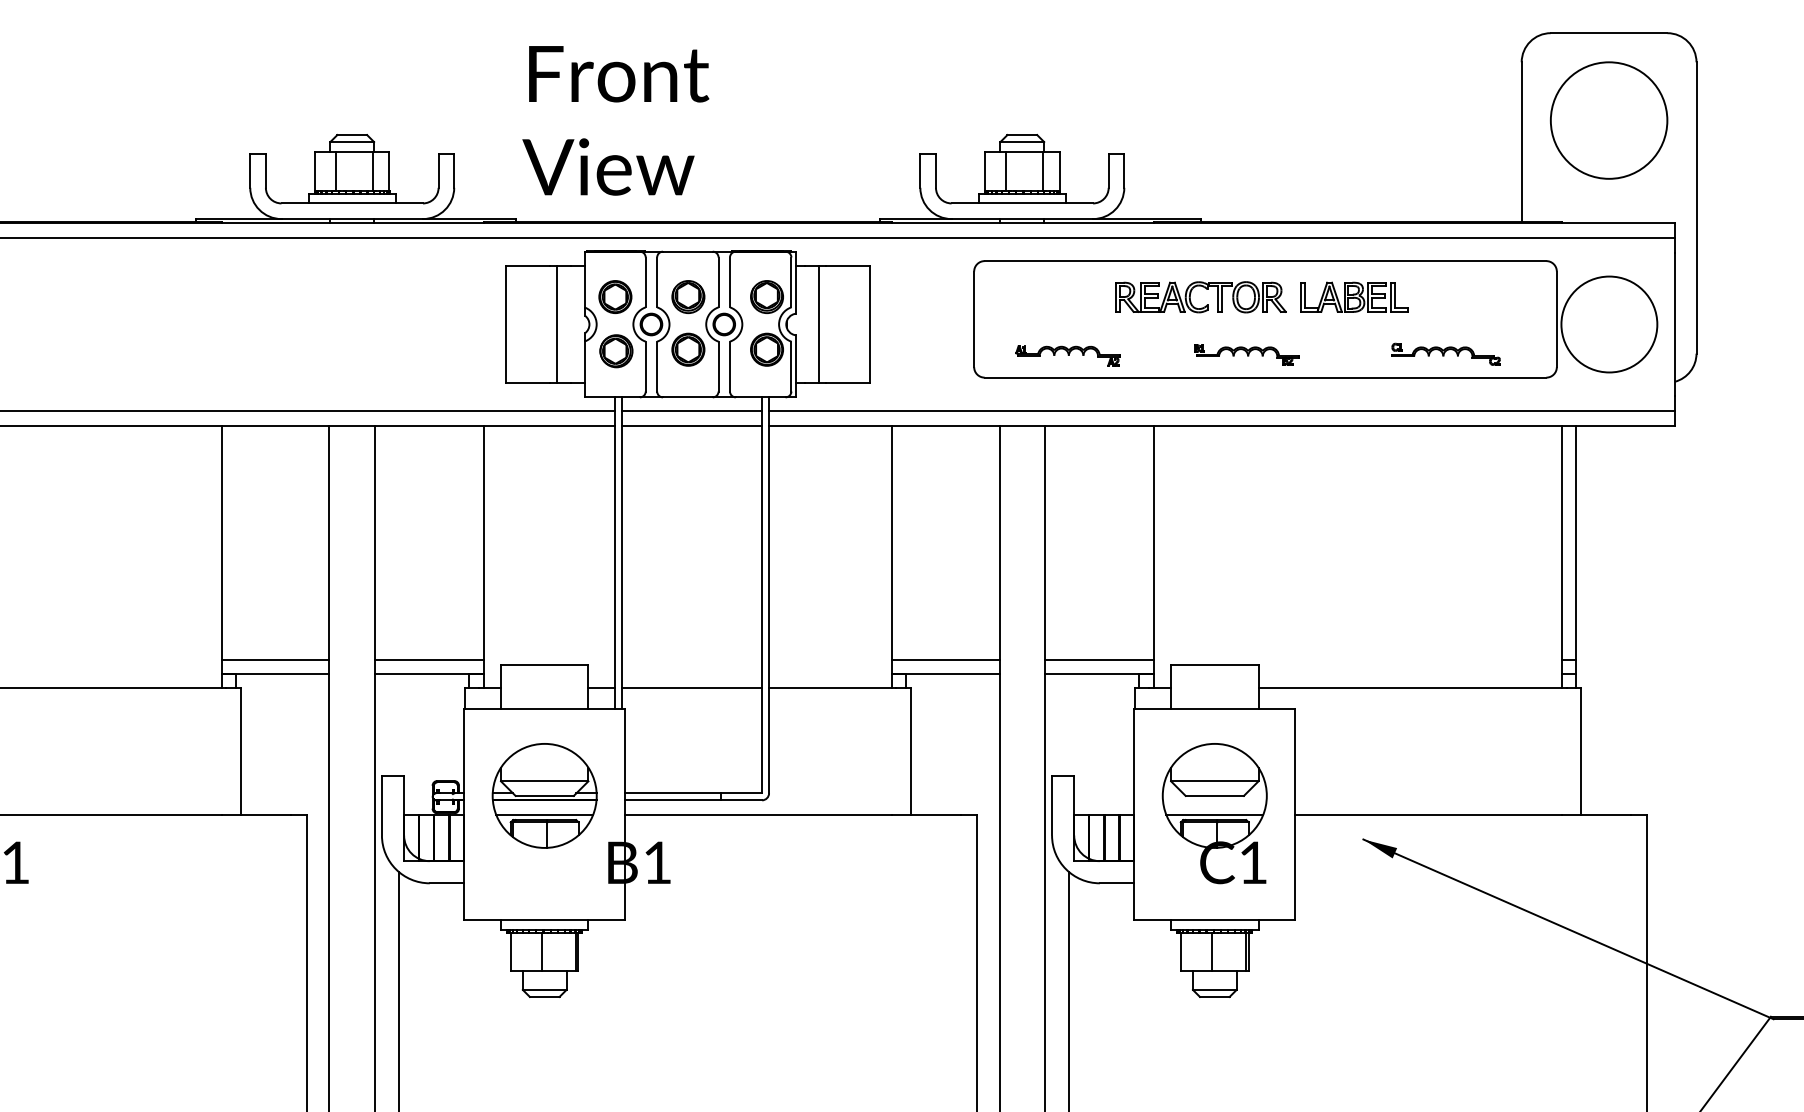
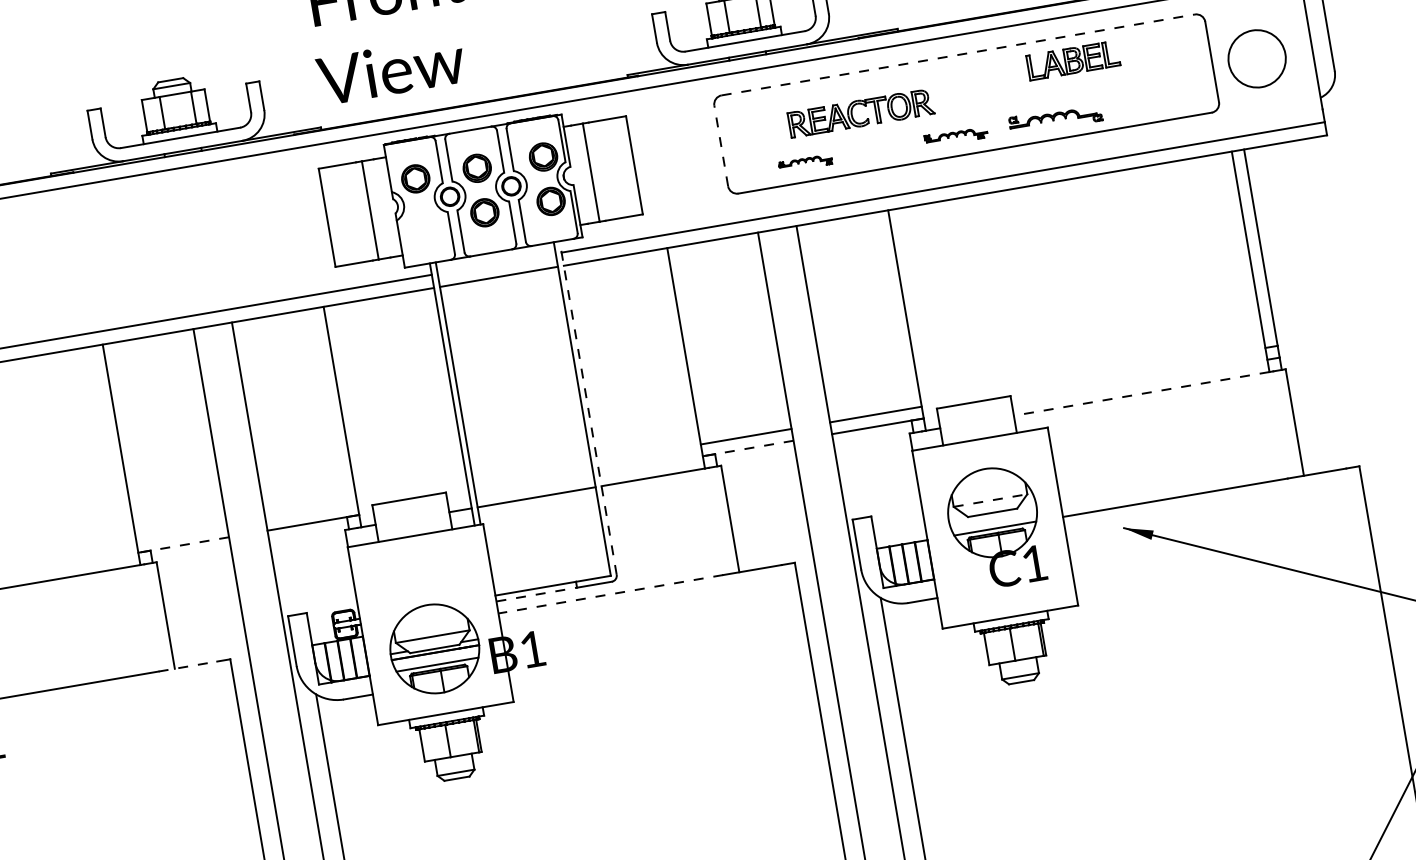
line: (1265, 261) -> (958, 55), solid -> dashed
part: (1354, 296) -> (1073, 59), moved
part: (1206, 304) -> (866, 118), moved
line: (974, 319) -> (721, 146), solid -> dashed
circle: (1609, 324) -> (1257, 58), size x0.7
part: (616, 351) -> (424, 224), removed
part: (1445, 353) -> (1055, 118), moved
part: (1246, 354) -> (955, 136), size x0.7
part: (1067, 355) -> (805, 163), size x0.6
line: (692, 410) -> (497, 263), removed
line: (769, 595) -> (588, 408), solid -> dashed
line: (275, 659) -> (181, 533), removed
line: (429, 659) -> (311, 510), removed
line: (275, 673) -> (183, 544), solid -> dashed
line: (945, 673) -> (748, 448), solid -> dashed
line: (1410, 688) -> (1142, 394), solid -> dashed
line: (1214, 781) -> (990, 500), solid -> dashed
part: (544, 795) -> (434, 648), moved
line: (672, 800) -> (536, 594), solid -> dashed
line: (256, 814) -> (187, 666), solid -> dashed
line: (757, 814) -> (610, 594), solid -> dashed

